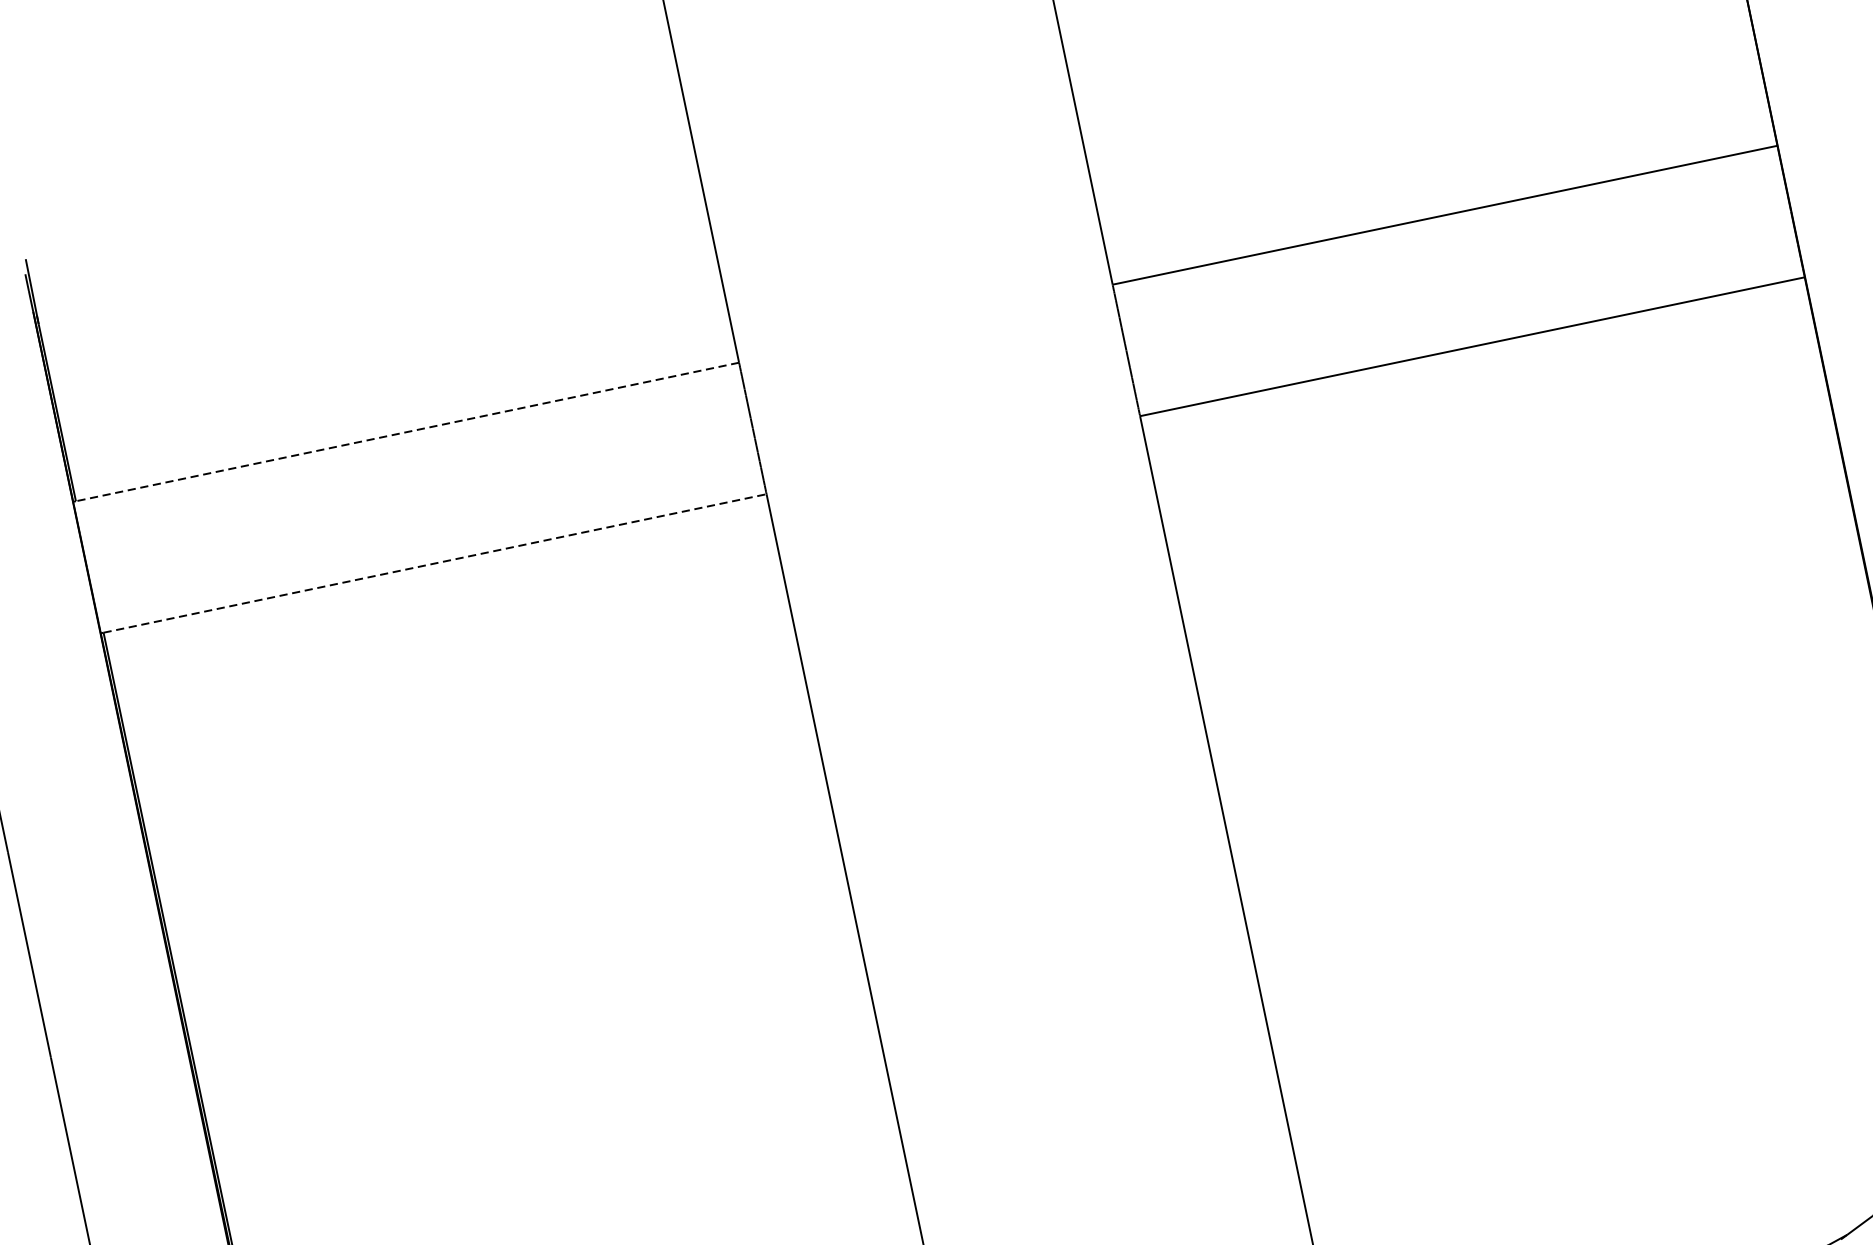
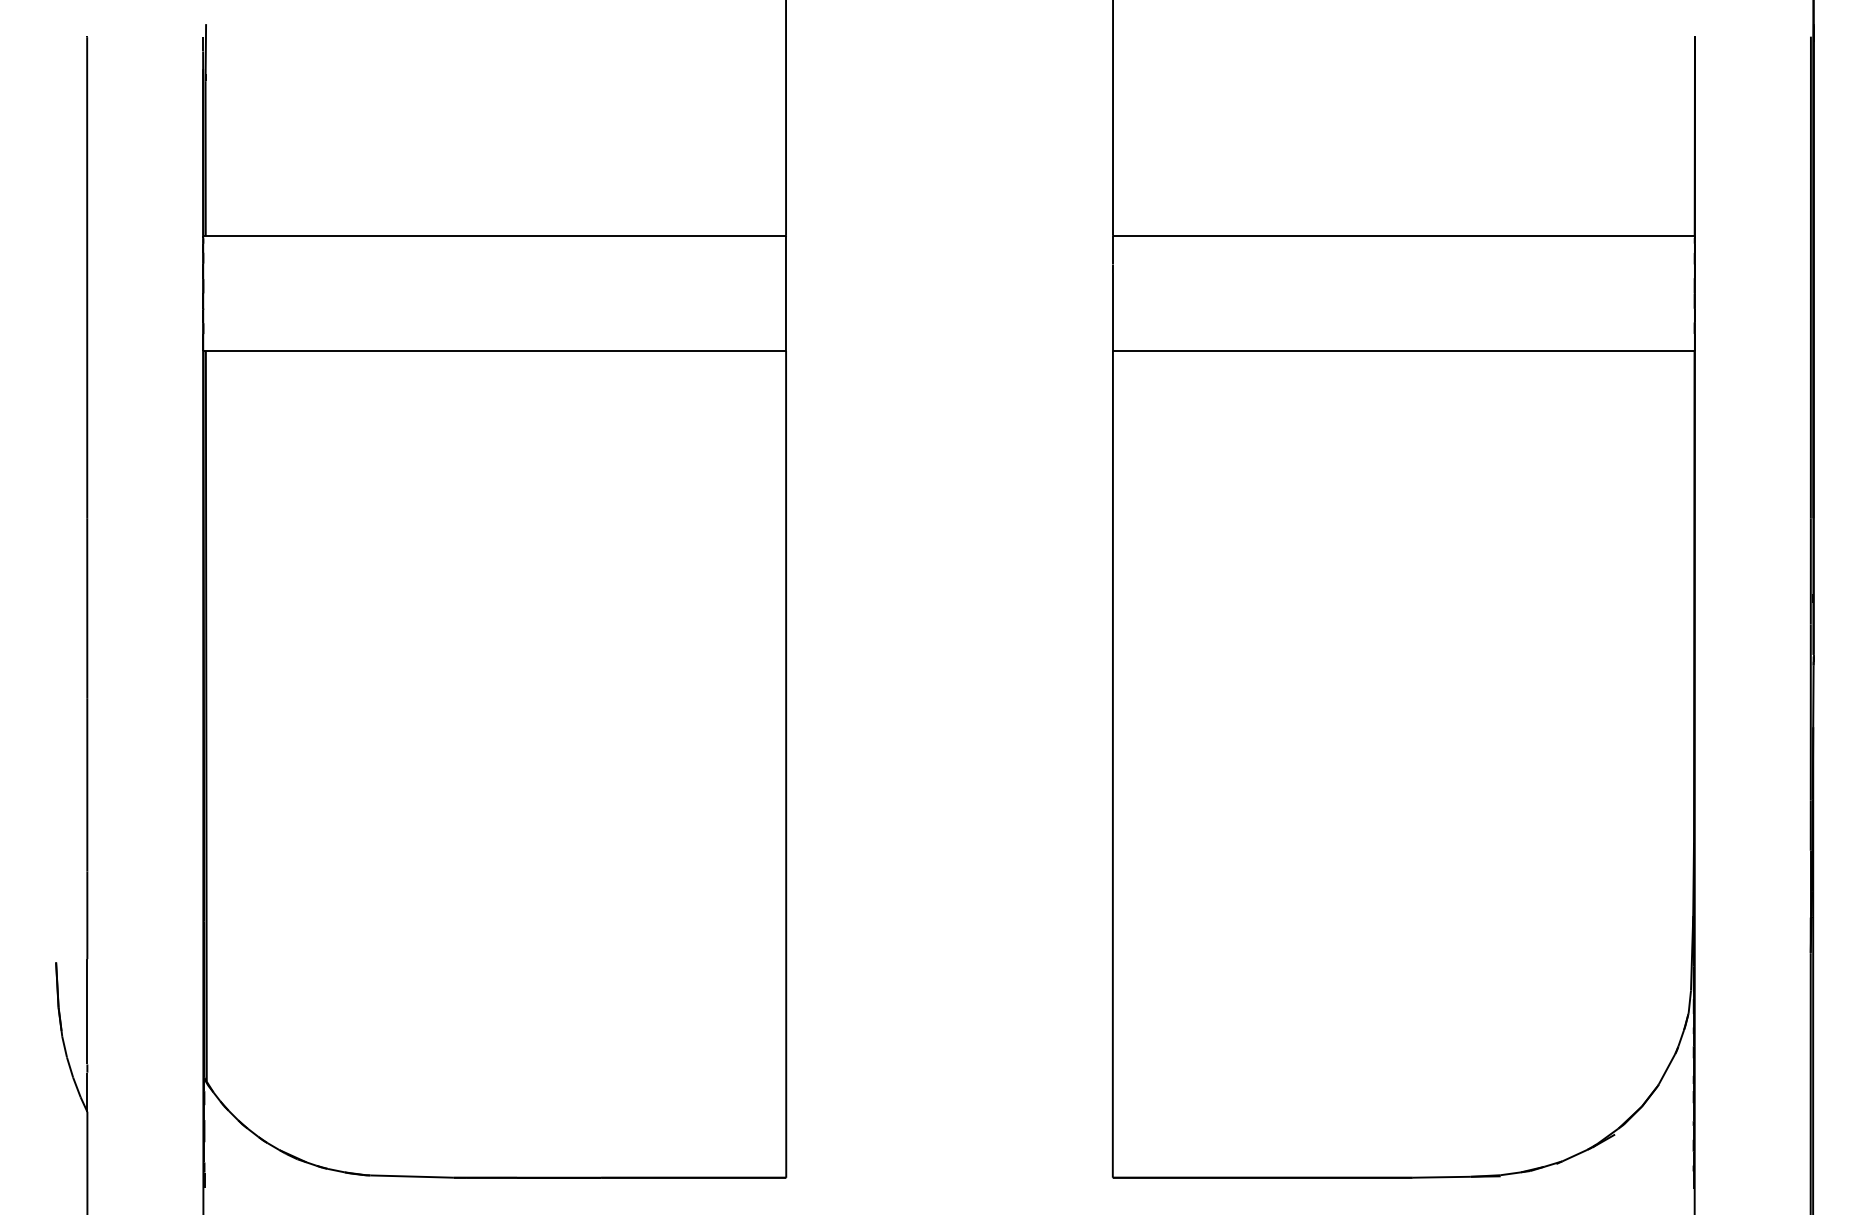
line: (406, 431) -> (495, 235), dashed -> solid
line: (435, 562) -> (496, 350), dashed -> solid

